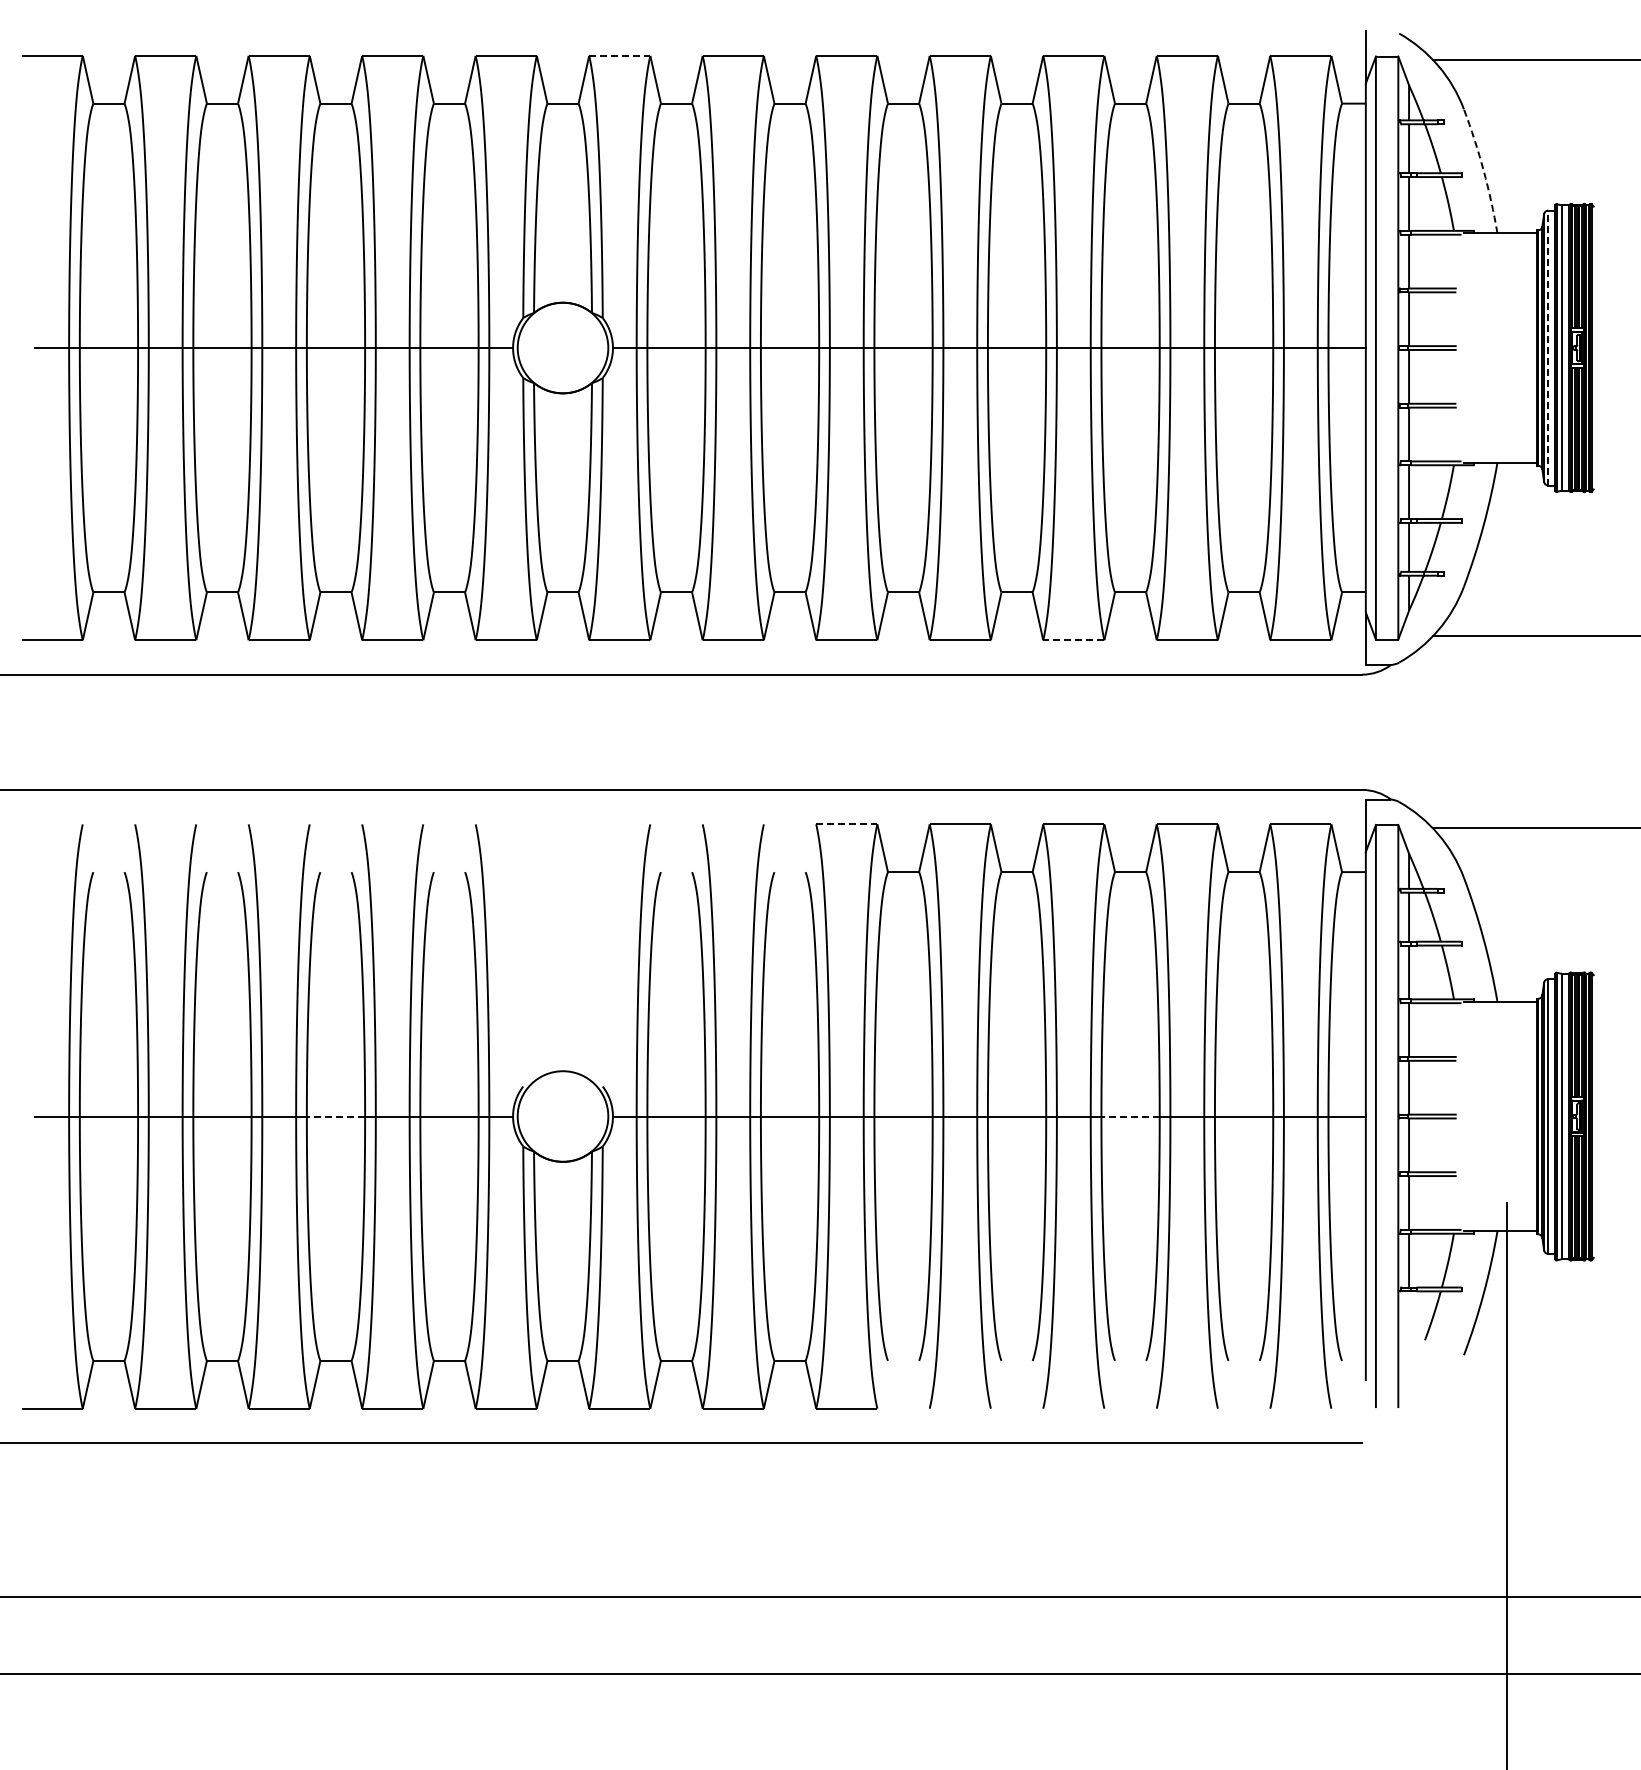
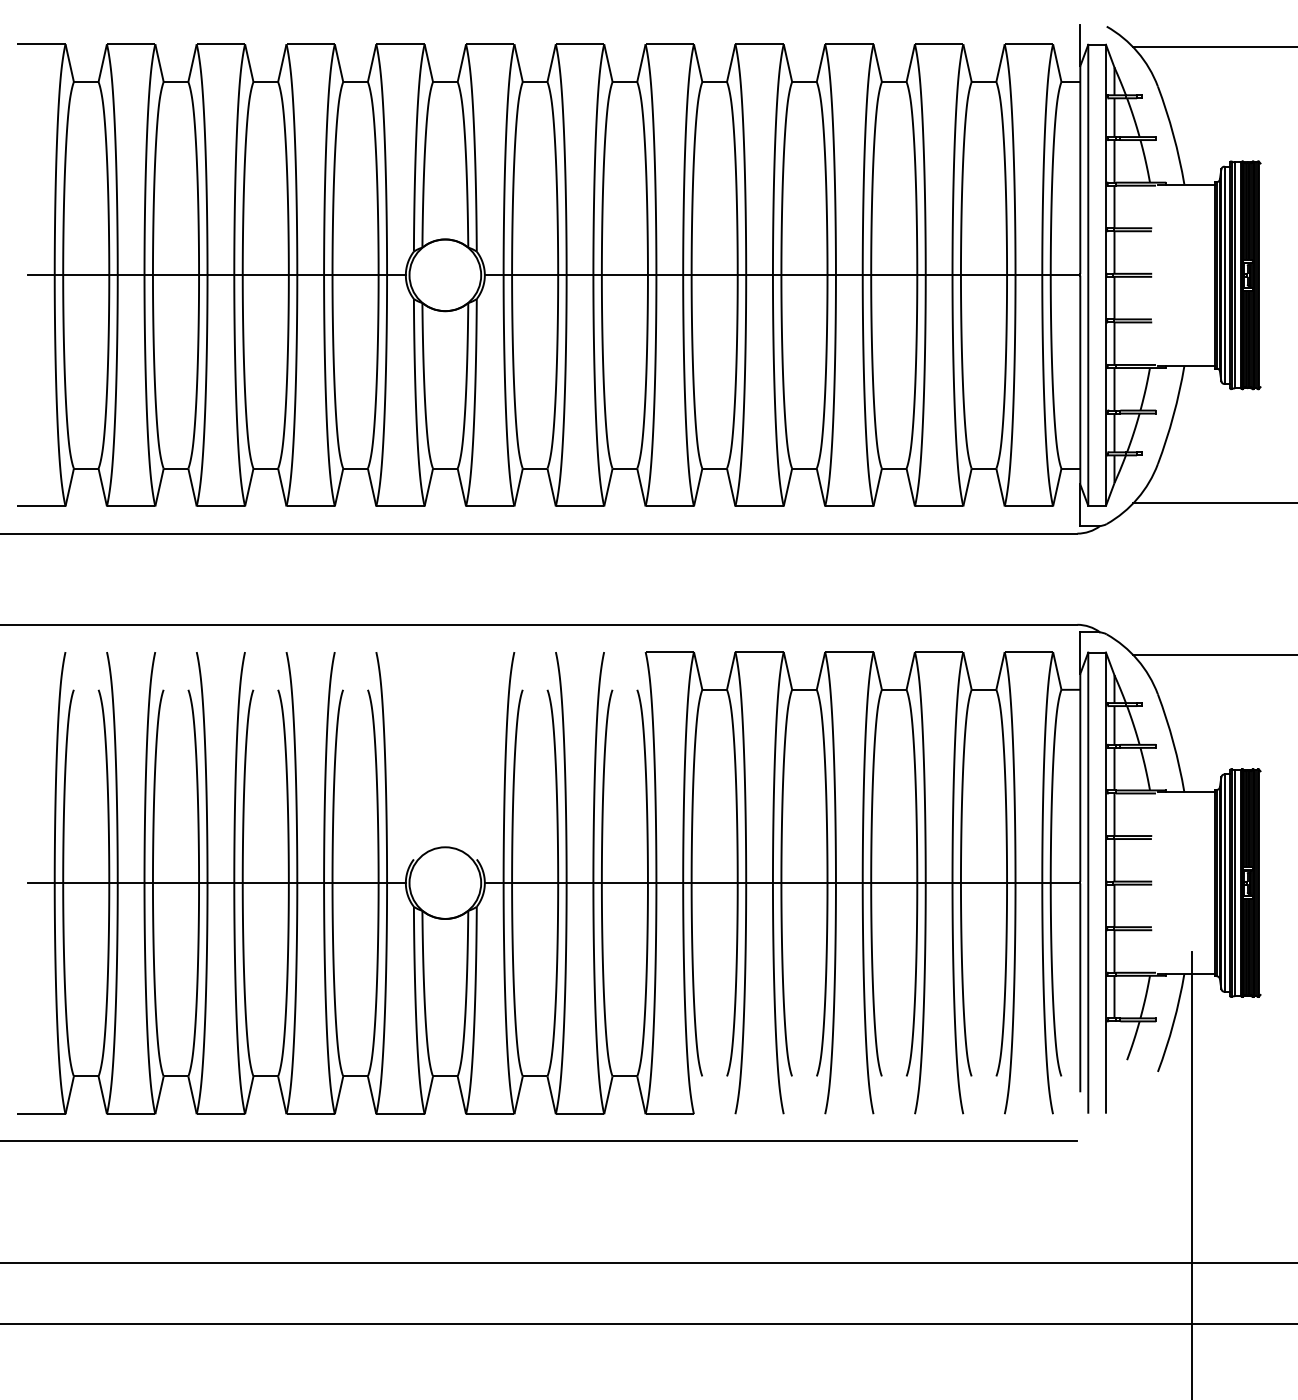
line: (619, 55) -> (490, 43), dashed -> solid
arc: (1483, 170) -> (1173, 134), dashed -> solid
line: (1548, 347) -> (1224, 274), dashed -> solid
line: (1073, 640) -> (849, 506), dashed -> solid
line: (846, 824) -> (669, 652), dashed -> solid
line: (335, 1116) -> (265, 883), dashed -> solid
line: (1130, 1116) -> (894, 883), dashed -> solid

